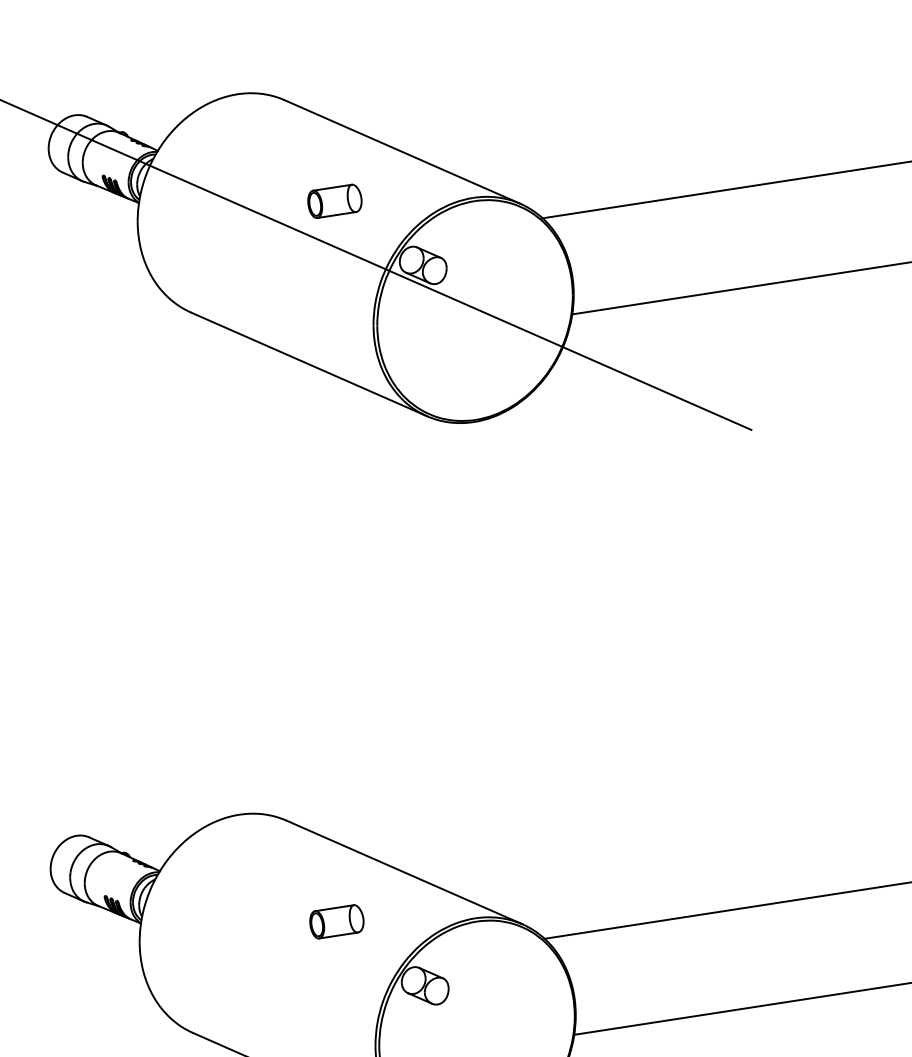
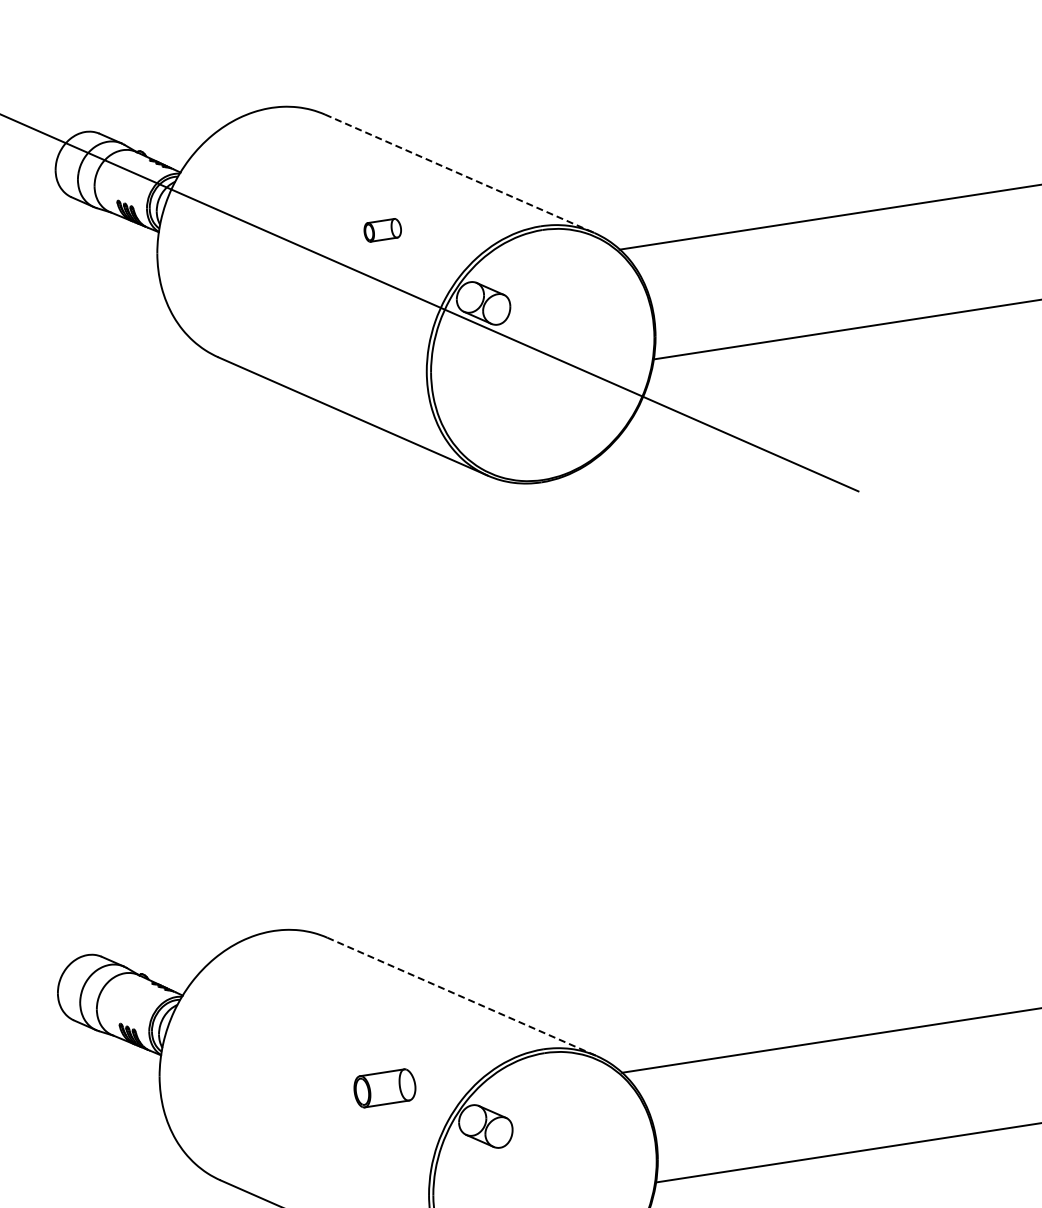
line: (403, 151) -> (460, 173), solid -> dashed
part: (334, 201) -> (382, 230), size x0.6
line: (404, 872) -> (462, 997), solid -> dashed
part: (336, 921) -> (384, 1088), moved

